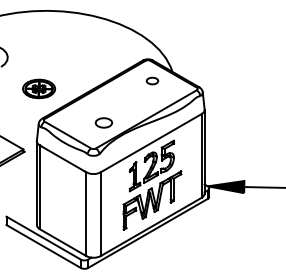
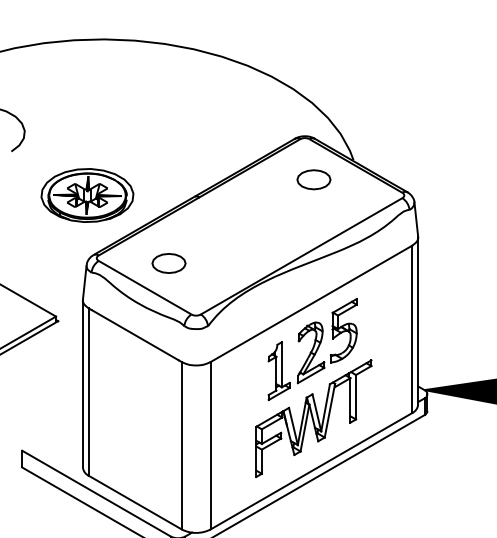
part: (152, 80) -> (313, 178), size x1.43
part: (38, 88) -> (86, 194), size x1.43
part: (103, 122) -> (168, 262), moved

